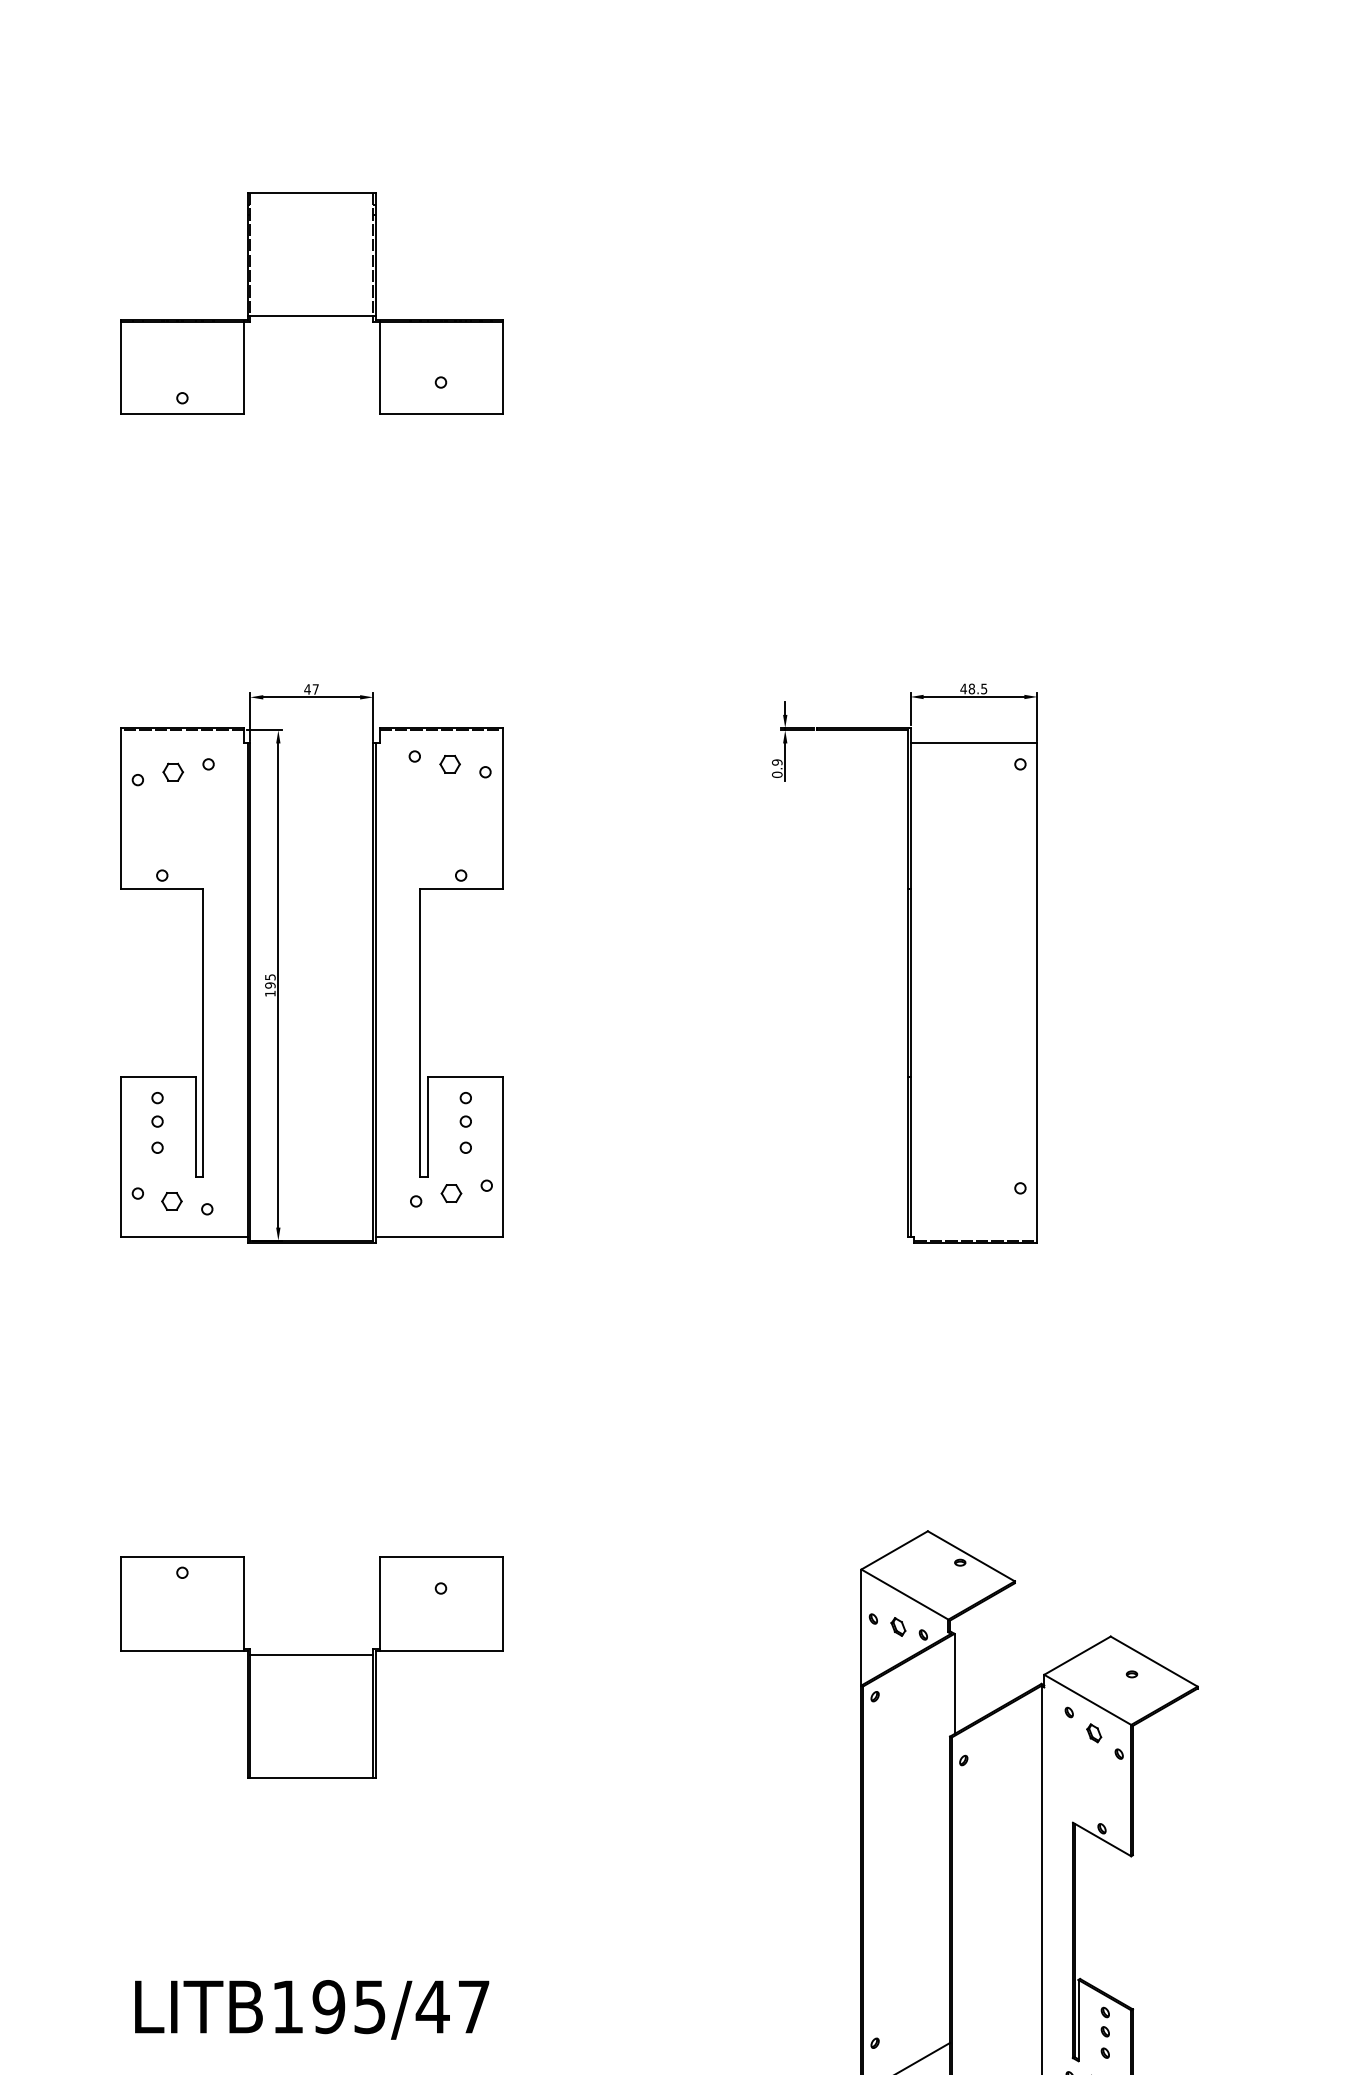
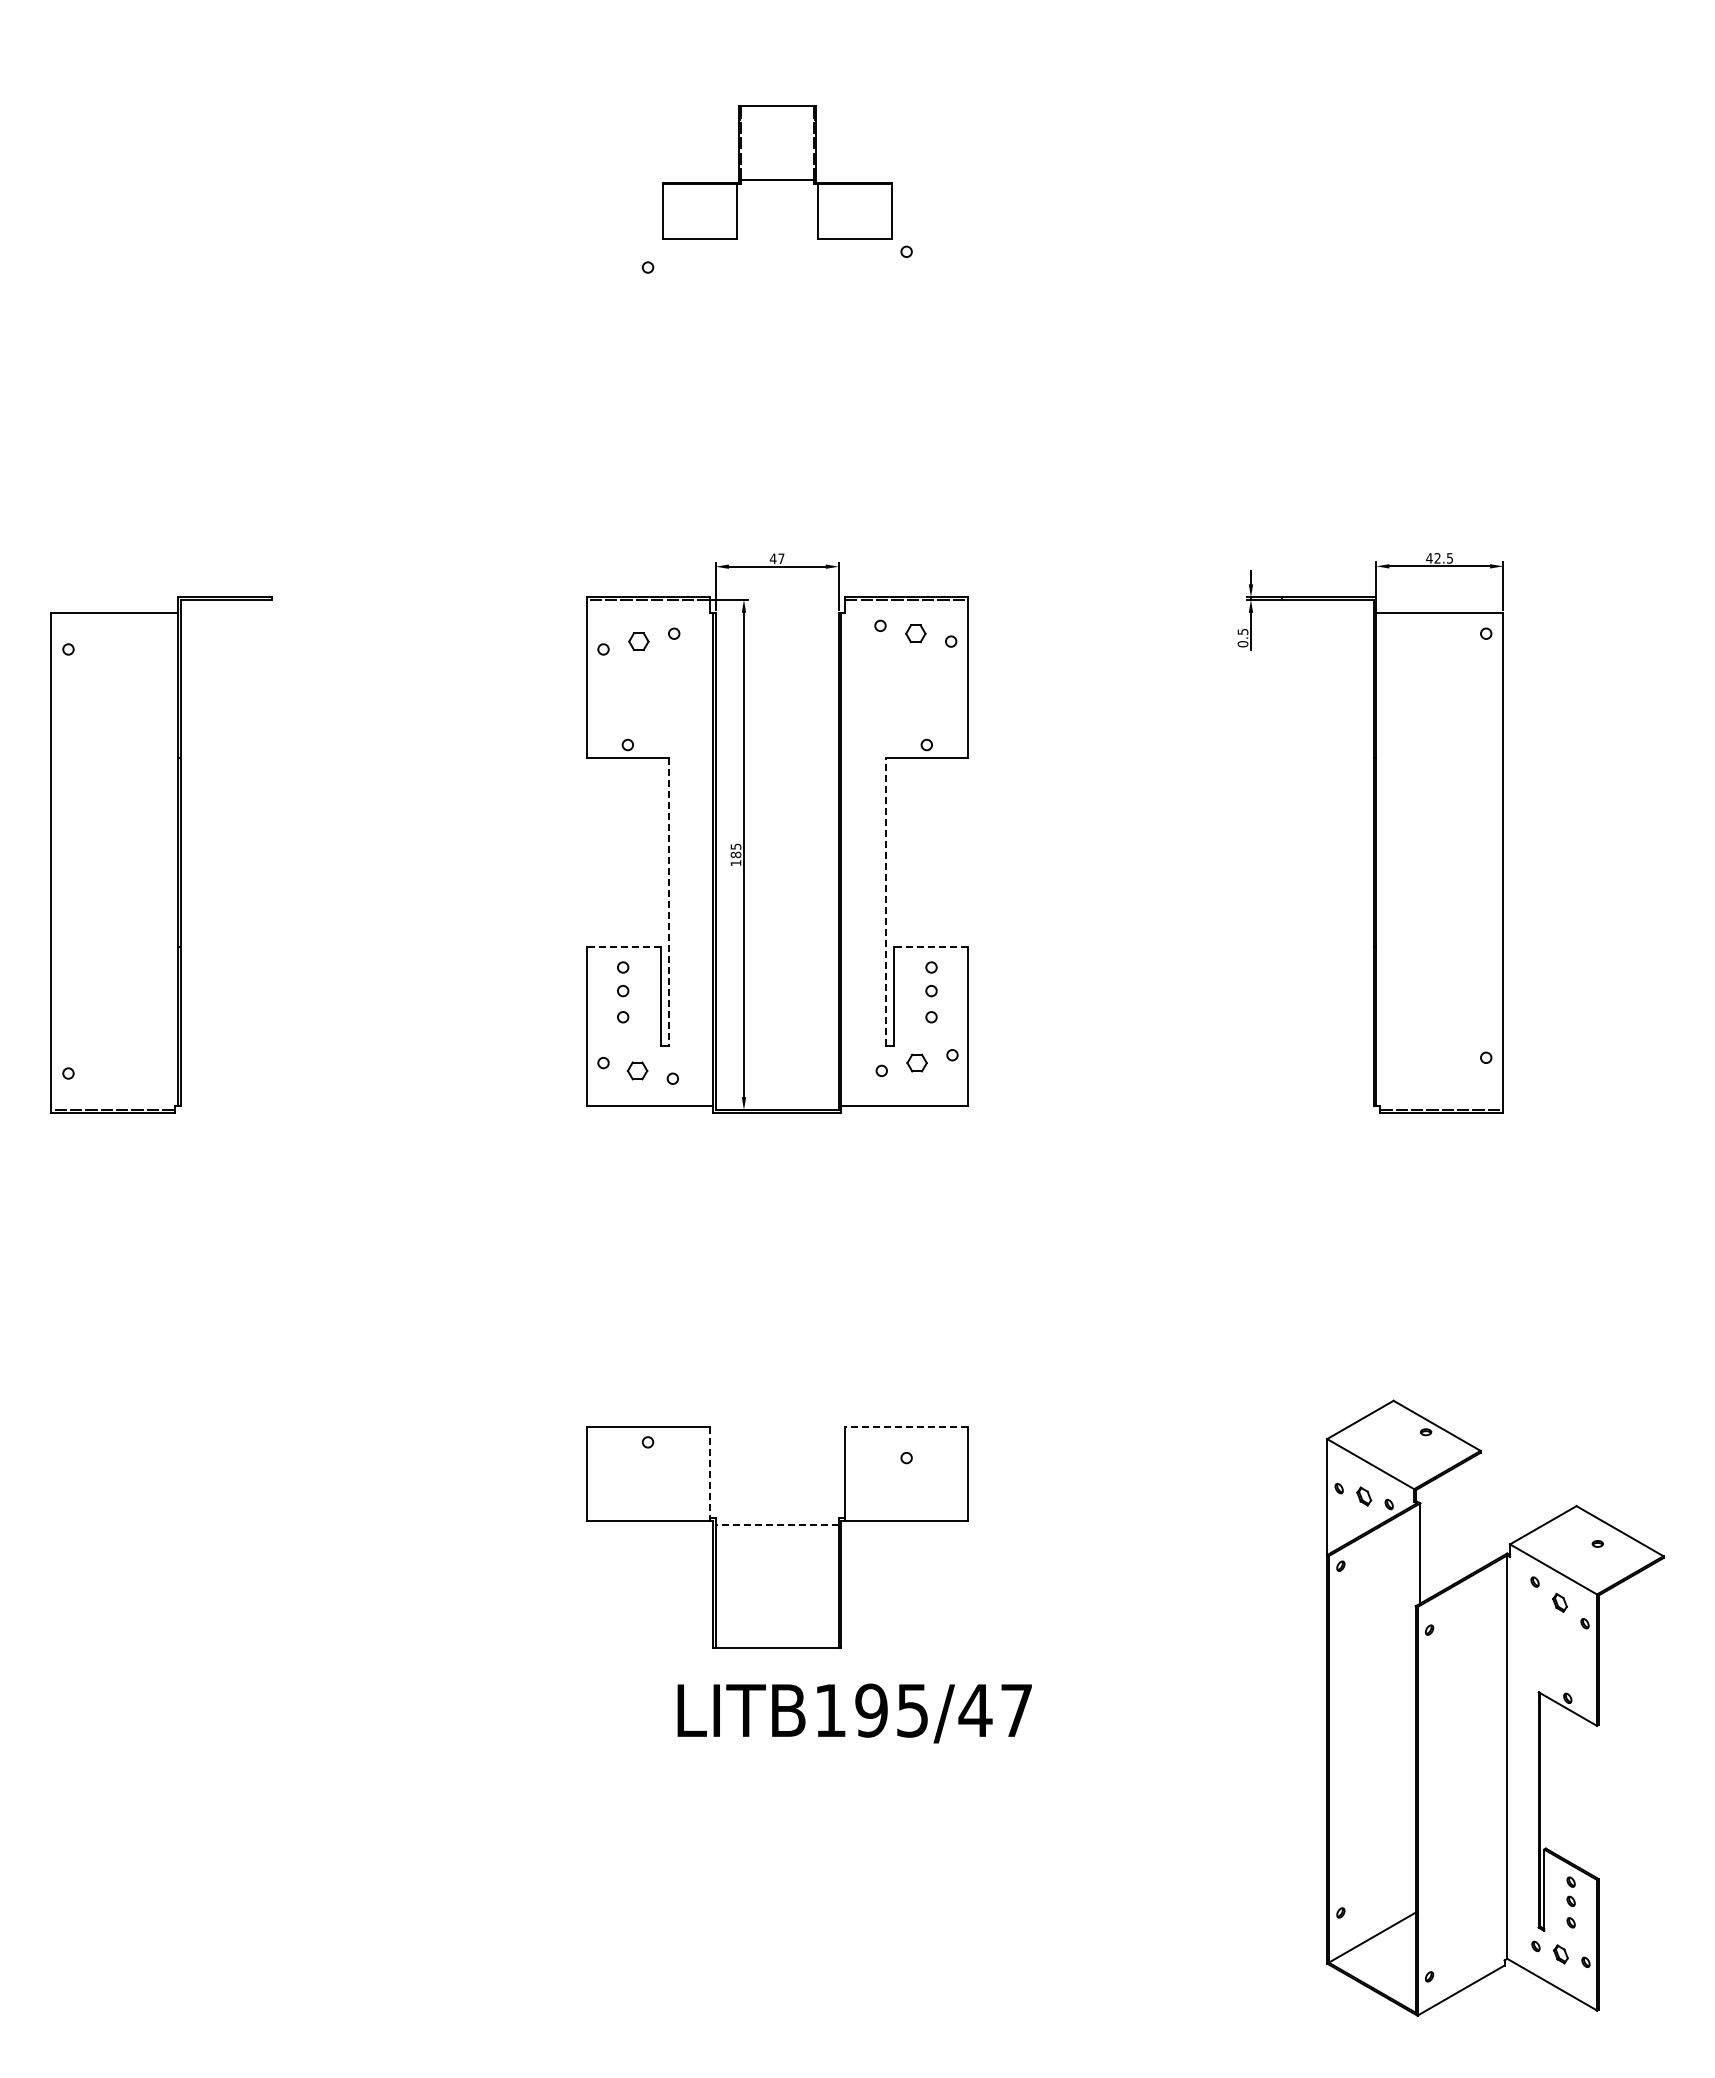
part: (311, 303) -> (777, 172), size x0.6
text: (971, 689) -> (1437, 558), 48.5 -> 42.5
text: (776, 762) -> (1242, 631), 0.9 -> 0.5
text: (270, 985) -> (736, 854), 195 -> 185
line: (202, 1033) -> (668, 902), solid -> dashed
line: (419, 1033) -> (885, 902), solid -> dashed
line: (157, 1077) -> (623, 946), solid -> dashed
line: (464, 1077) -> (930, 946), solid -> dashed
line: (440, 1556) -> (906, 1426), solid -> dashed
line: (243, 1603) -> (709, 1473), solid -> dashed
line: (311, 1654) -> (777, 1524), solid -> dashed
text: (311, 2009) -> (854, 1713), moved

